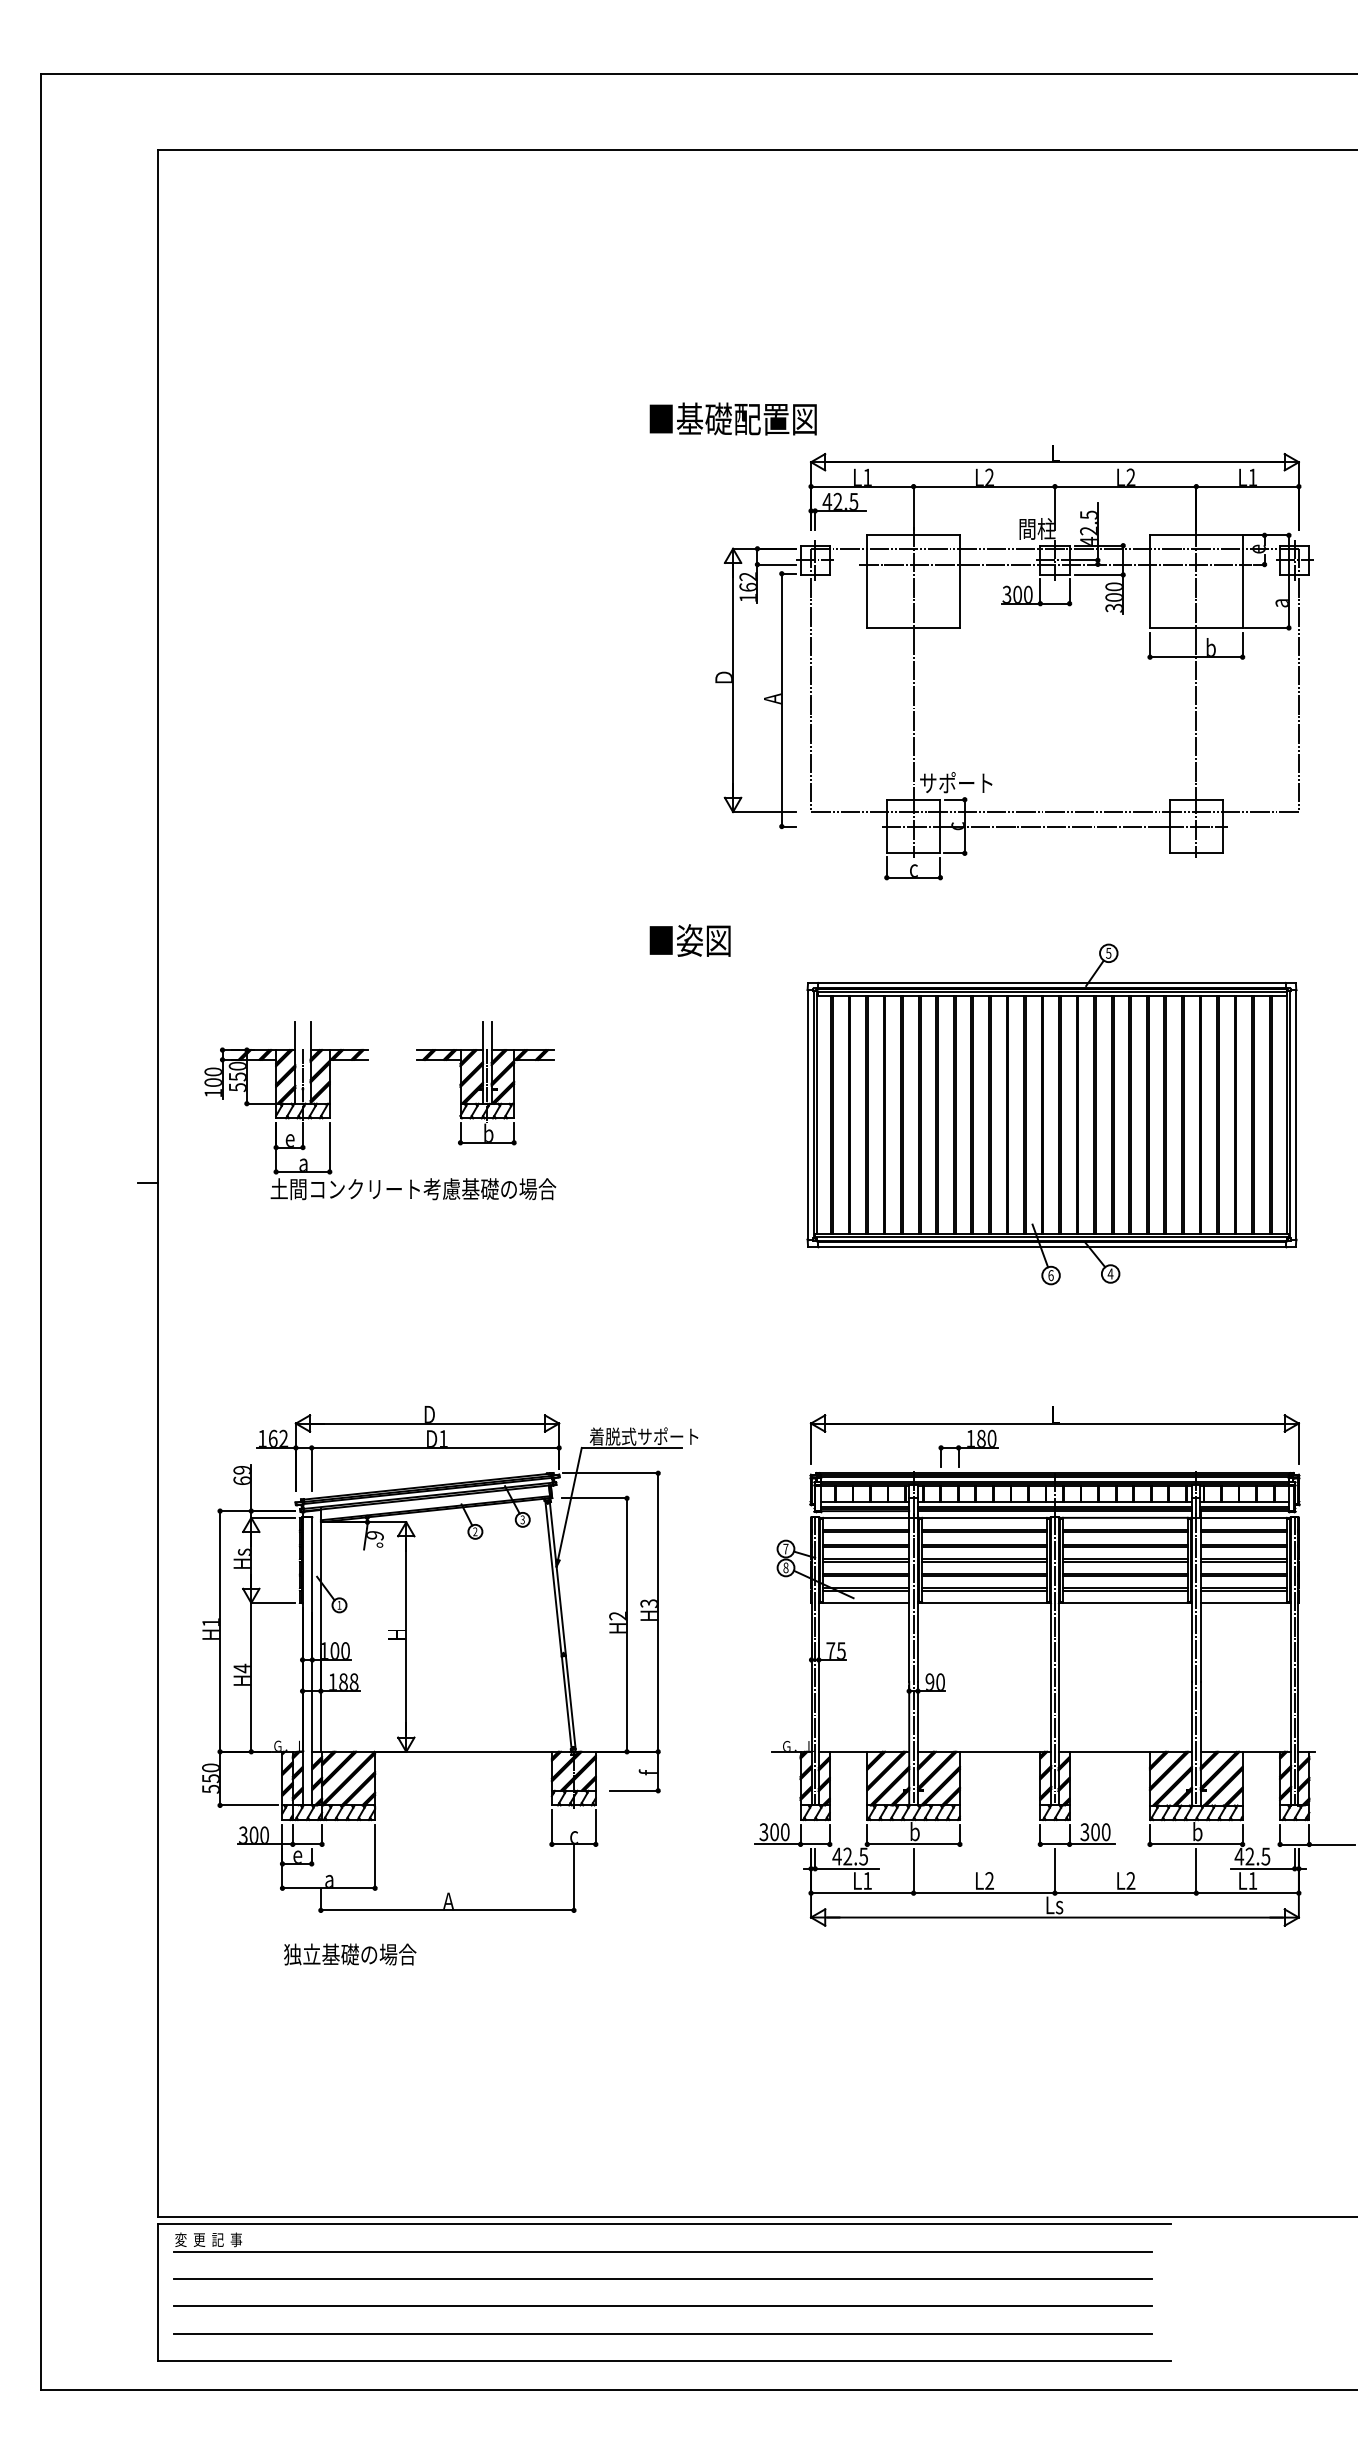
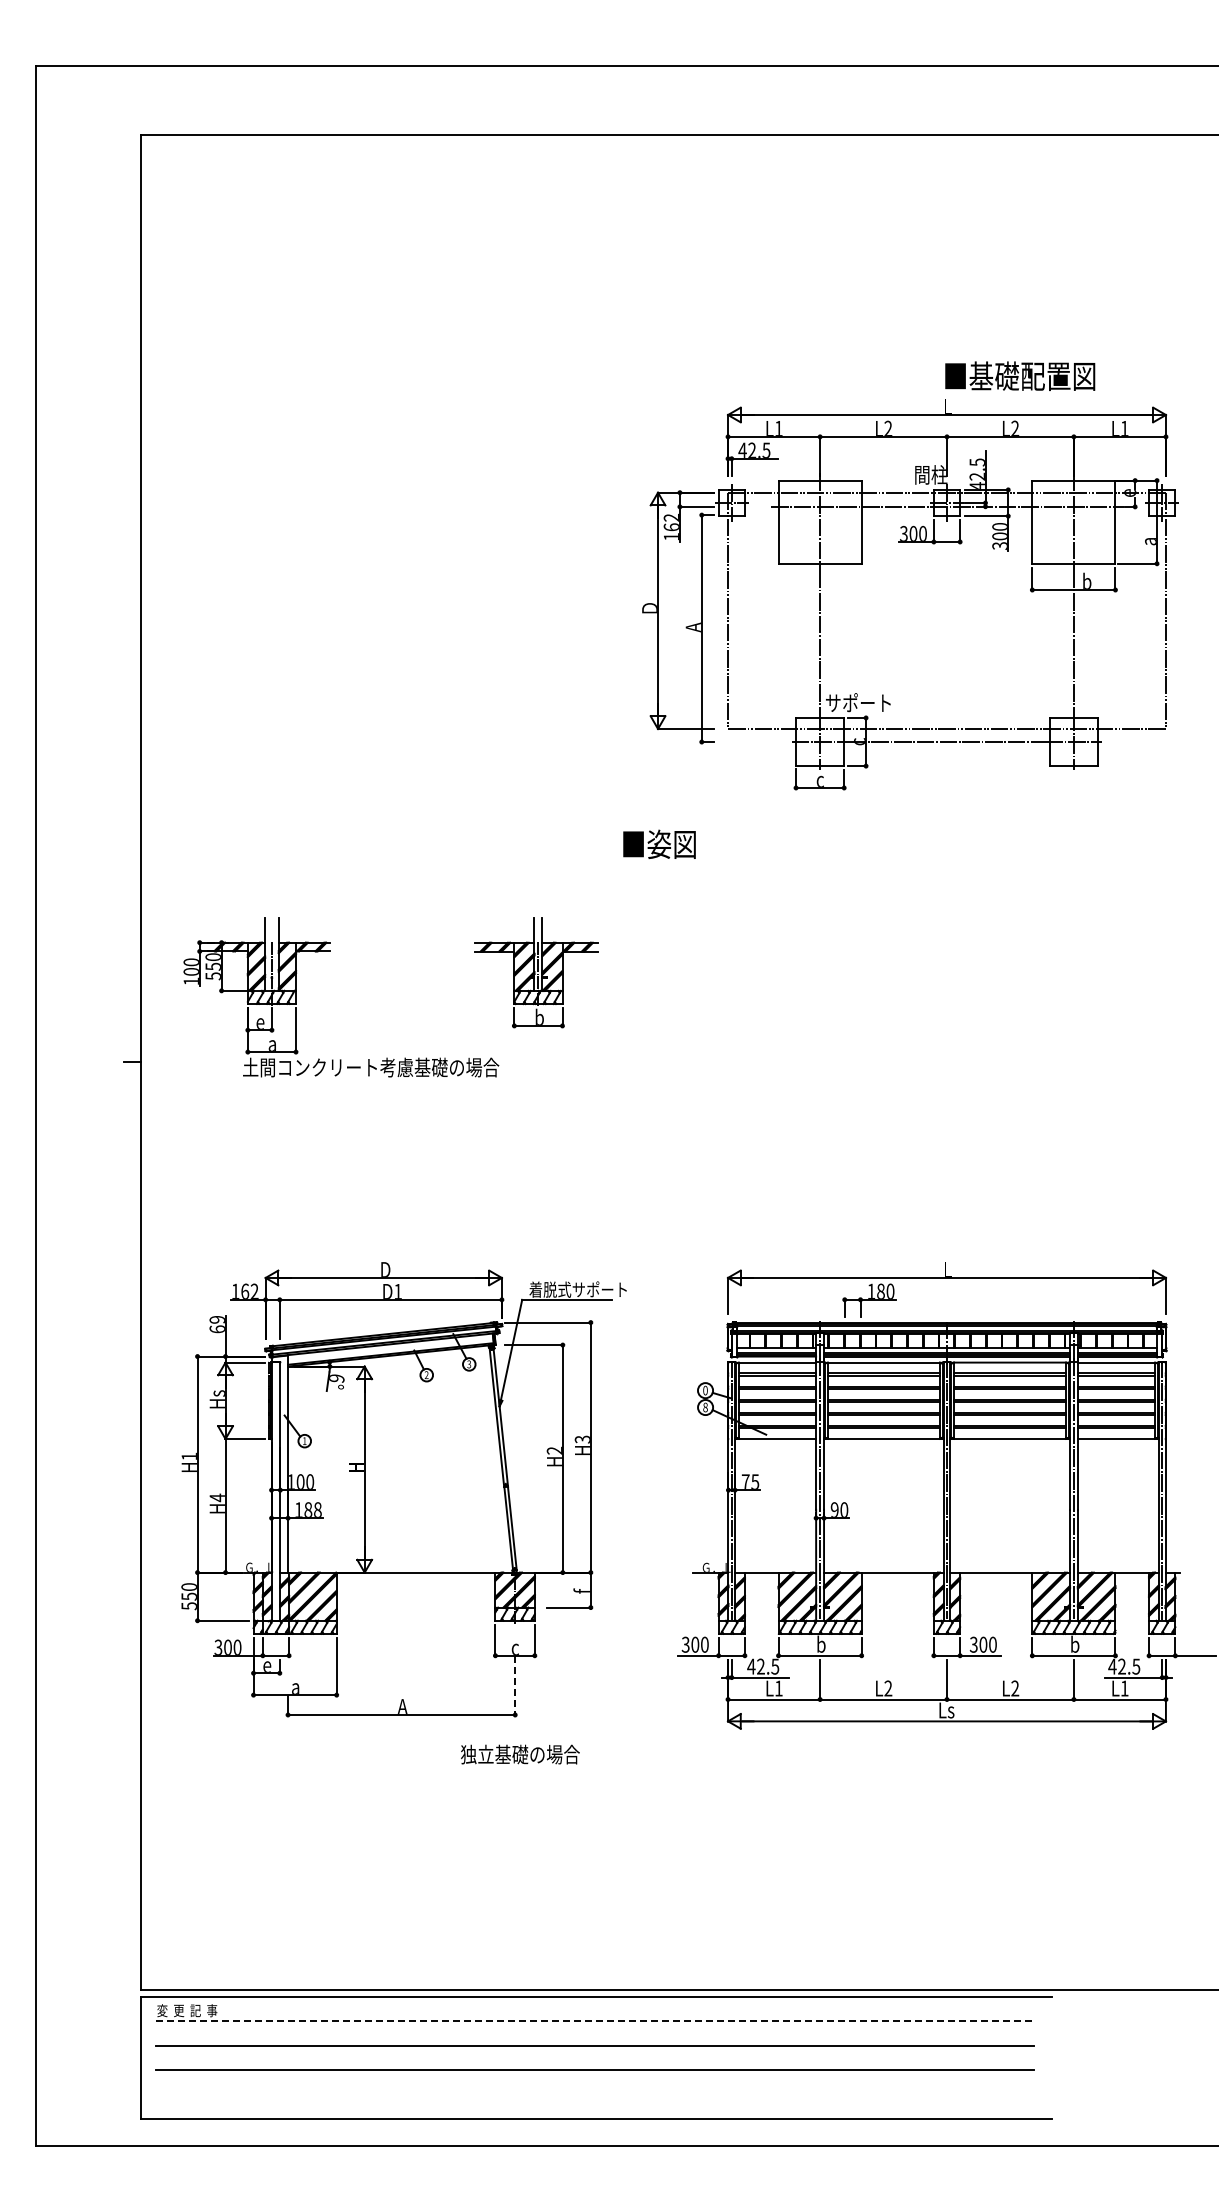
text: (733, 418) -> (1020, 375), moved
text: (690, 939) -> (659, 843), moved
part: (485, 1083) -> (536, 972), moved
part: (1052, 1114) -> (944, 1000), removed
text: (785, 1548) -> (705, 1390), 7 -> 0
line: (574, 1877) -> (515, 1685), solid -> dashed
text: (350, 1954) -> (520, 1754), moved
line: (663, 2251) -> (595, 2021), solid -> dashed
line: (662, 2333) -> (594, 2094), removed

